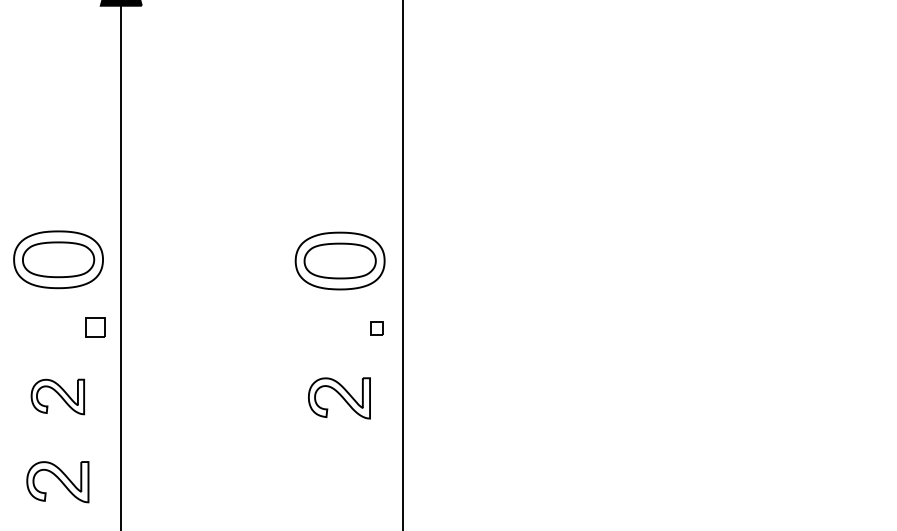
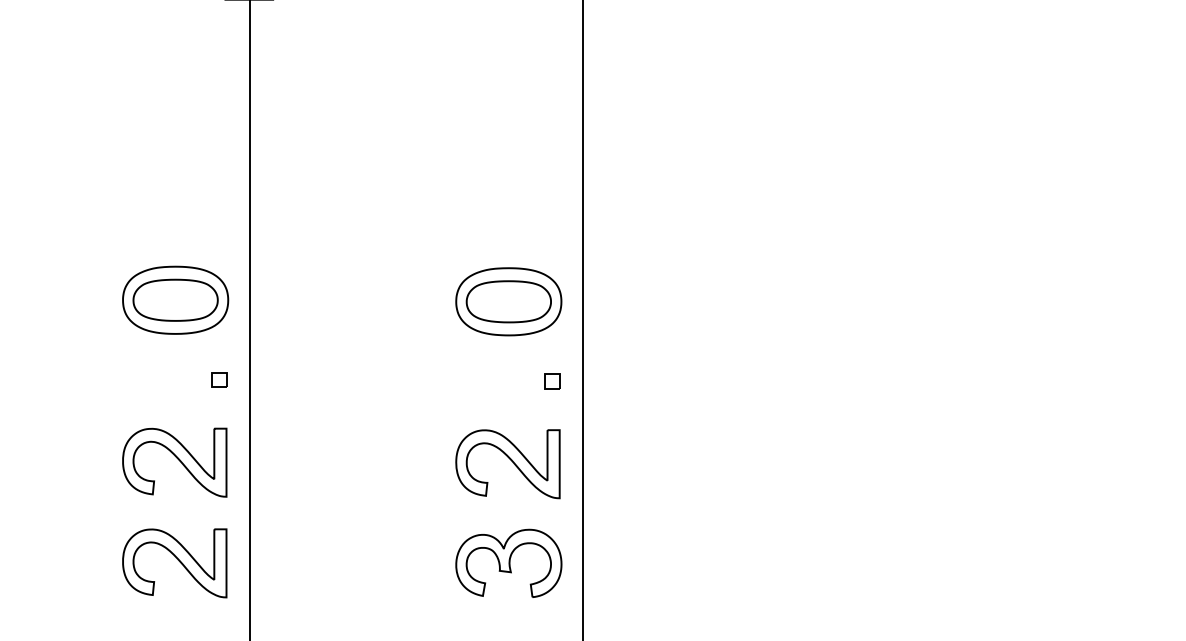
part: (95, 326) -> (219, 379), size x0.62
part: (57, 396) -> (174, 462), size x1.67
part: (339, 398) -> (507, 464), size x1.43
part: (339, 481) -> (508, 562), added
part: (57, 482) -> (174, 563), size x1.43

